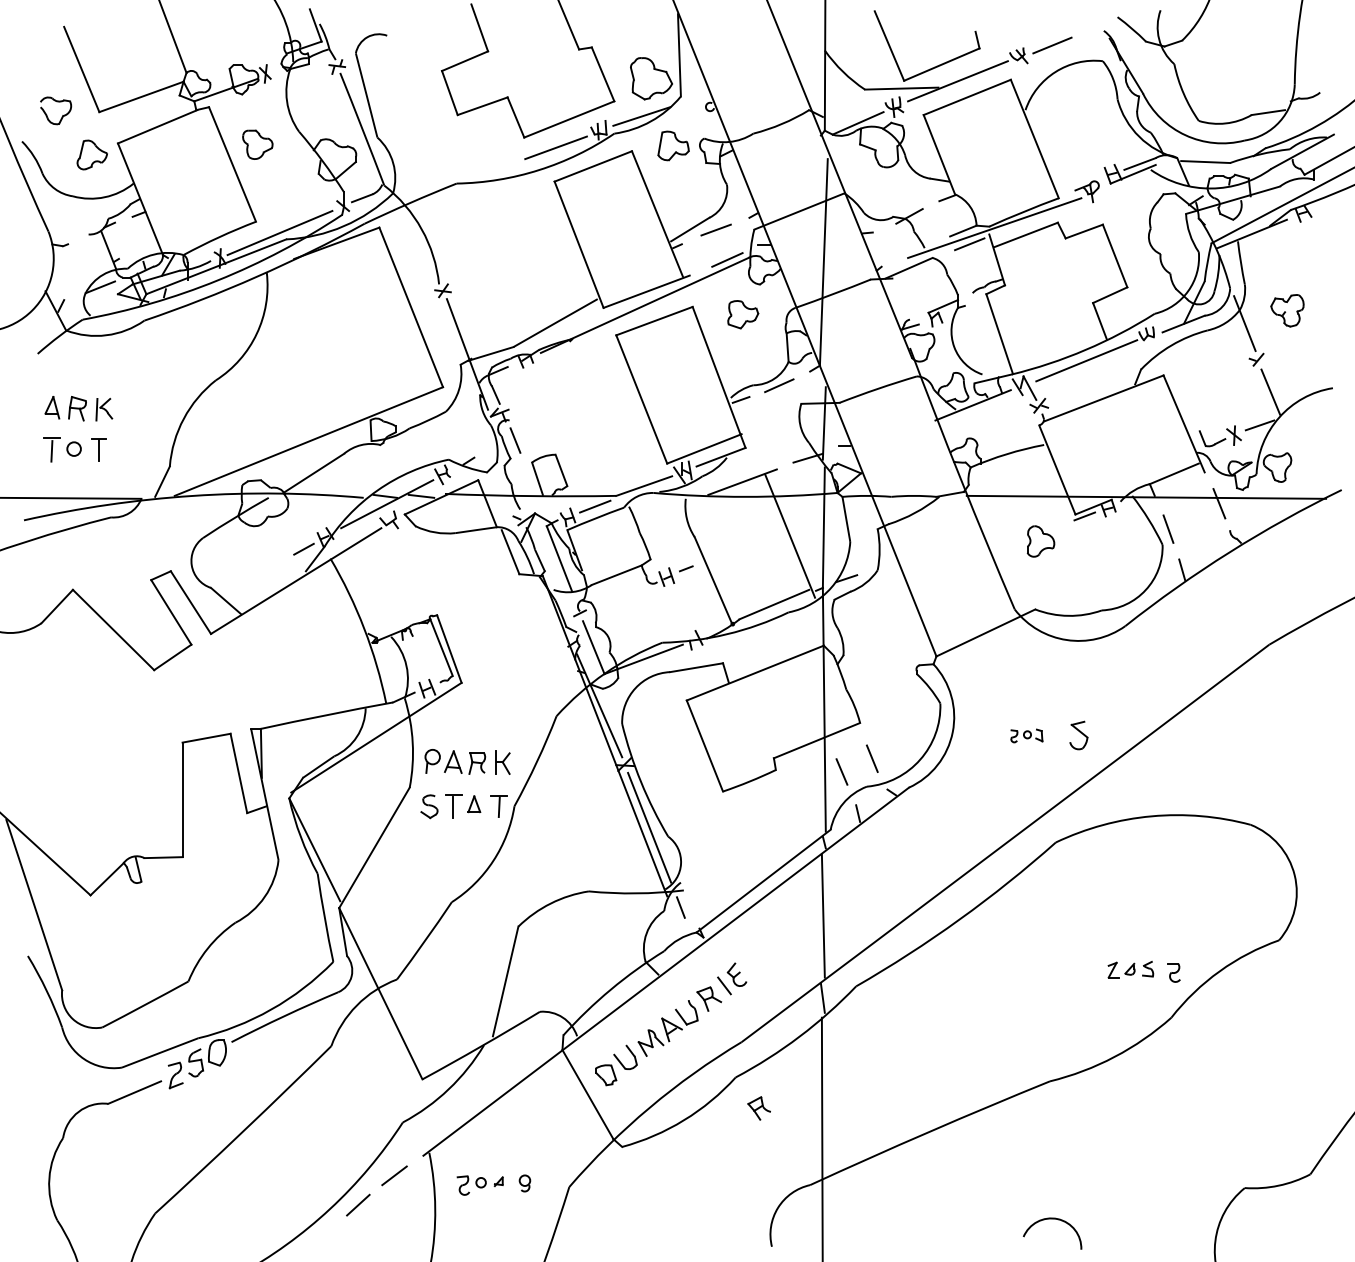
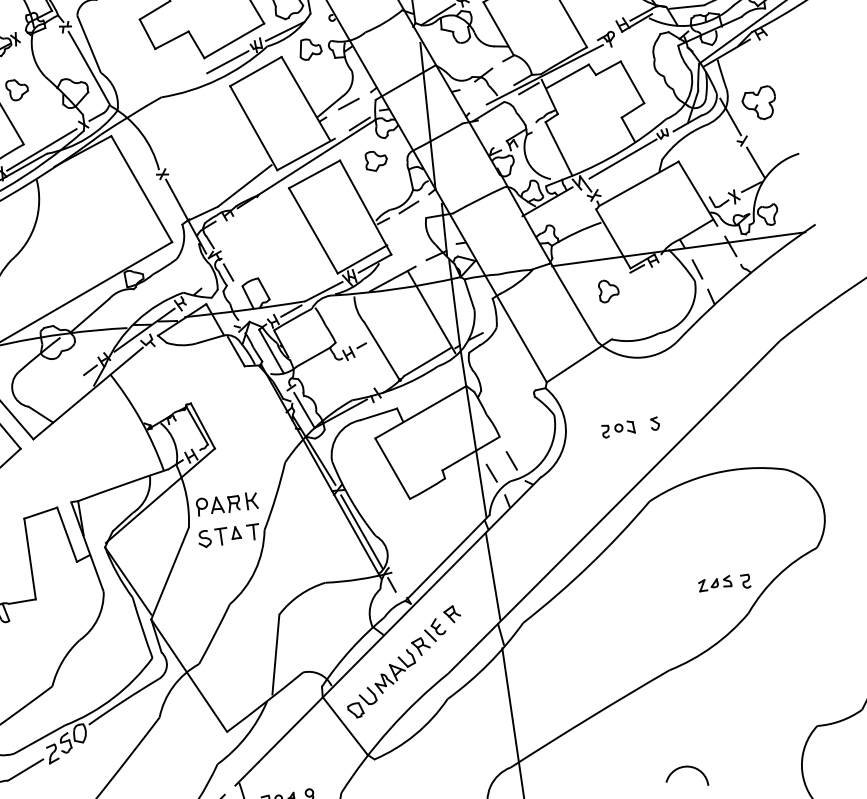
part: (1287, 310) -> (759, 103), size x1.43
part: (1026, 735) -> (618, 429), size x1.43
part: (1078, 735) -> (654, 423), size x0.62
part: (758, 1108) -> (451, 614), moved

